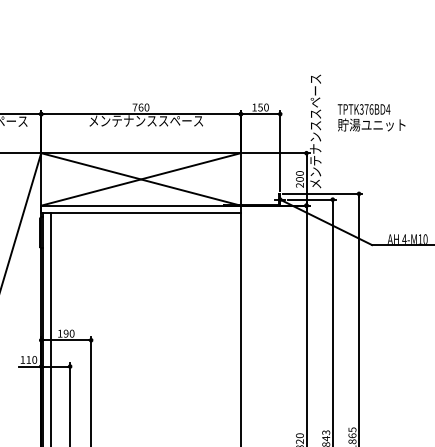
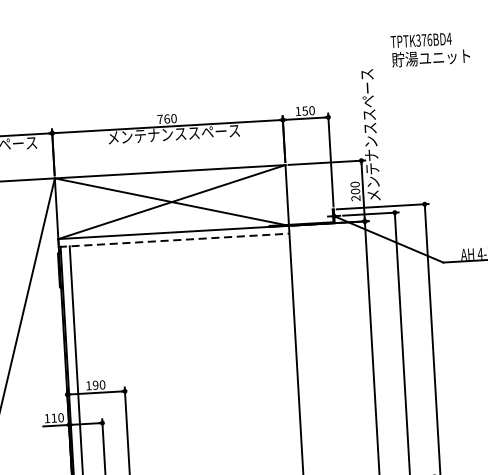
text: (371, 117) -> (430, 49), moved
line: (141, 212) -> (174, 240), solid -> dashed

